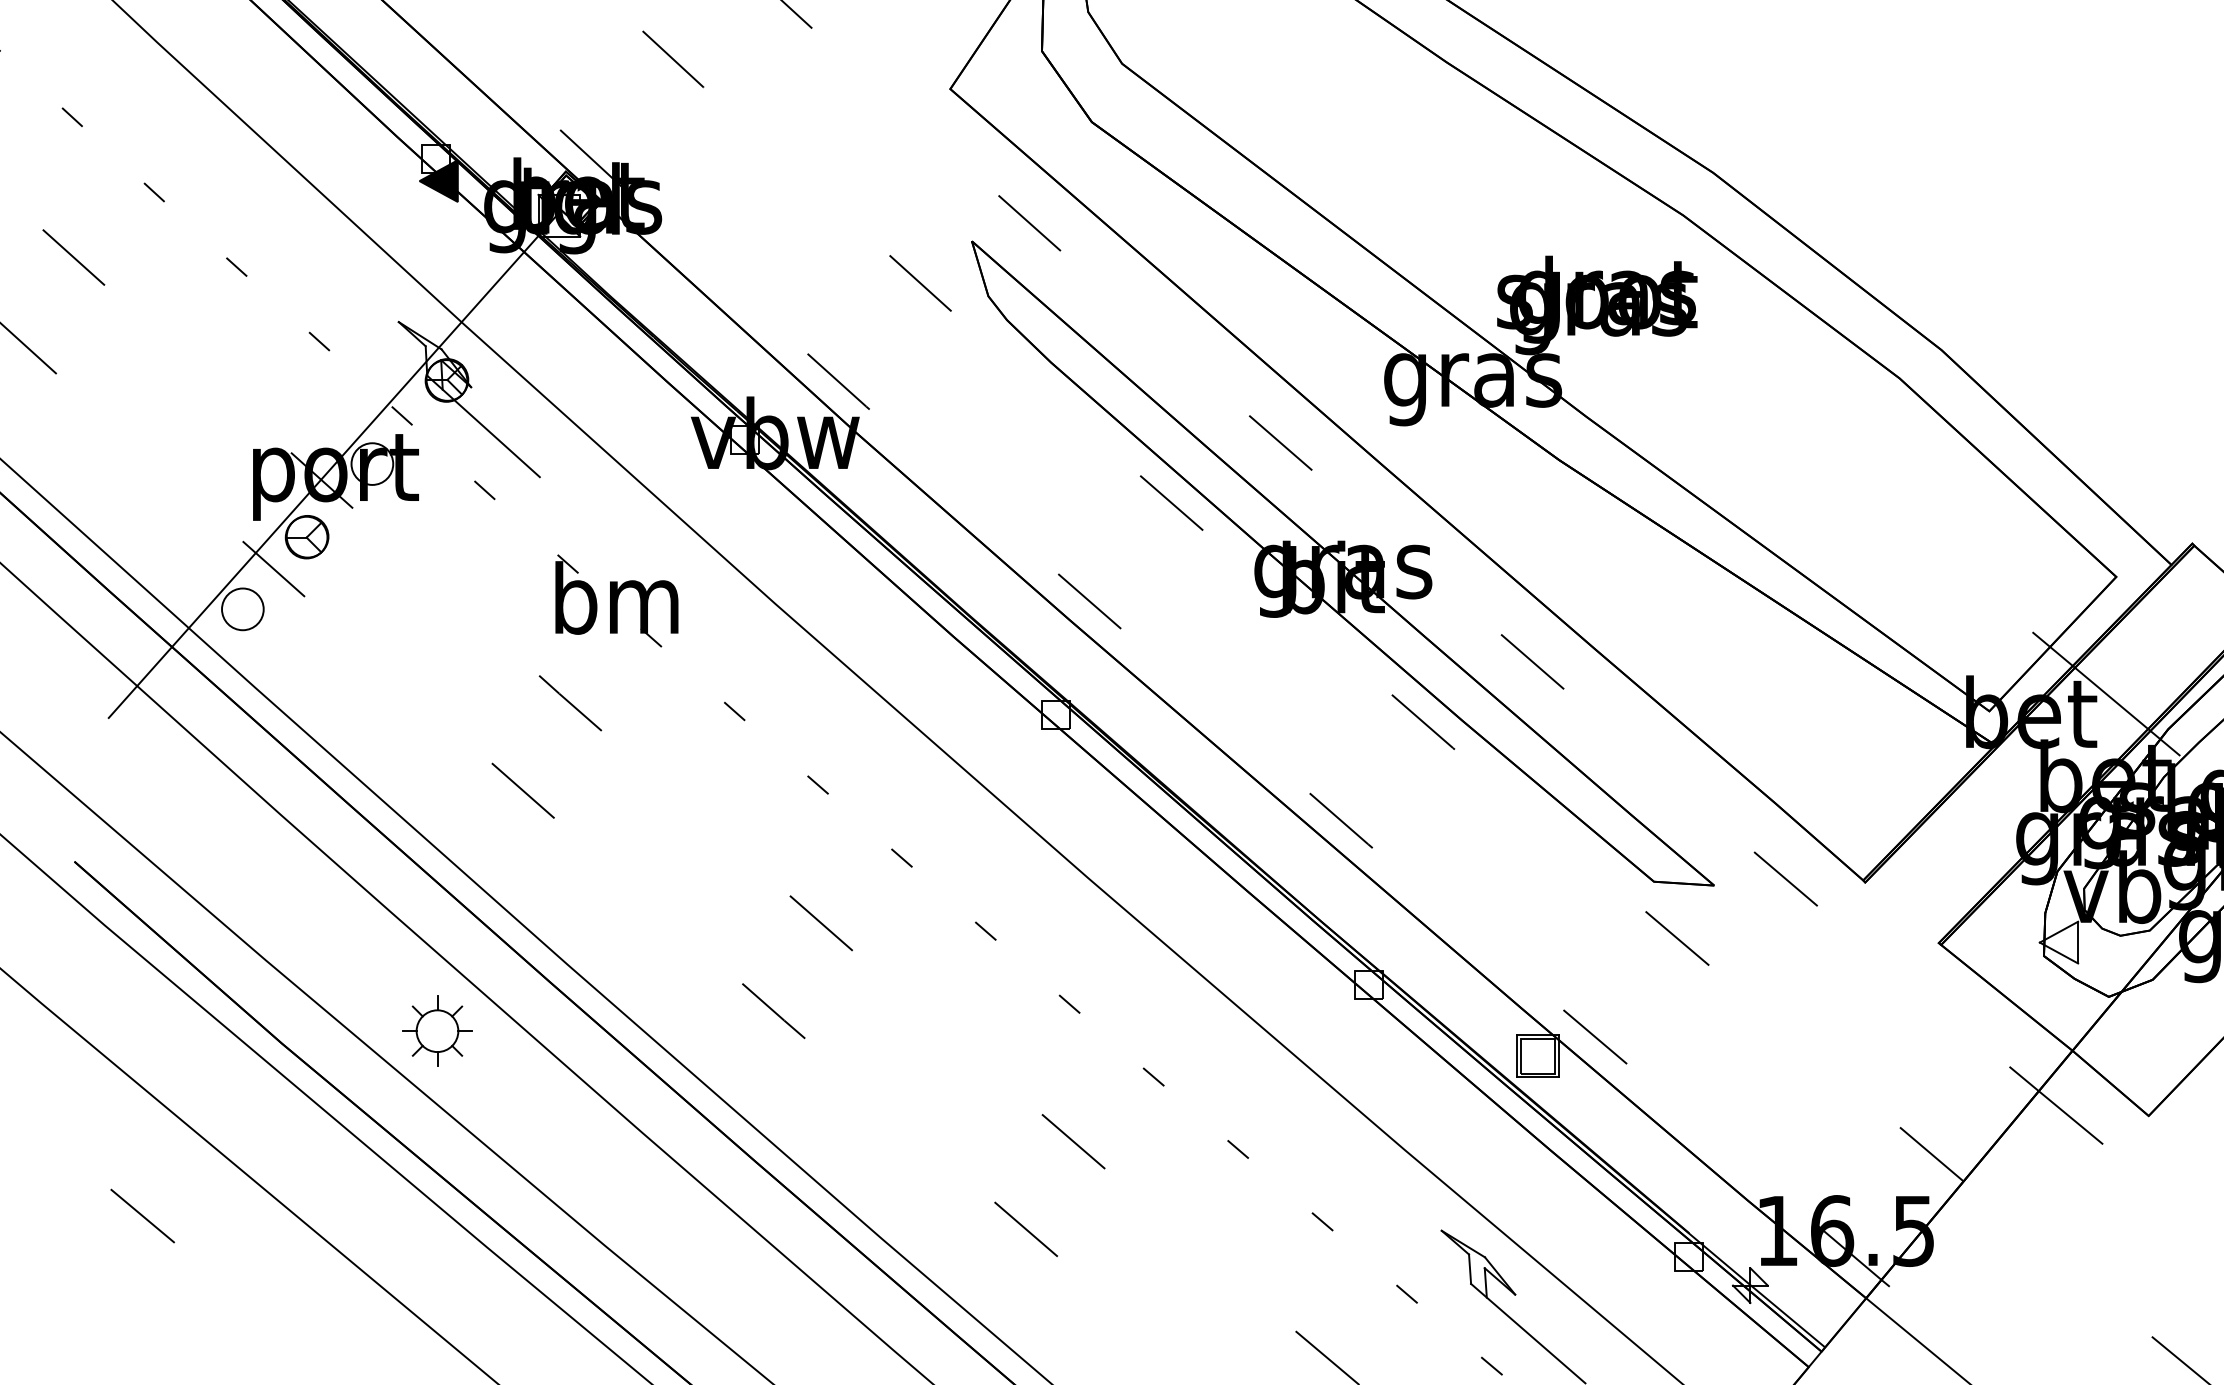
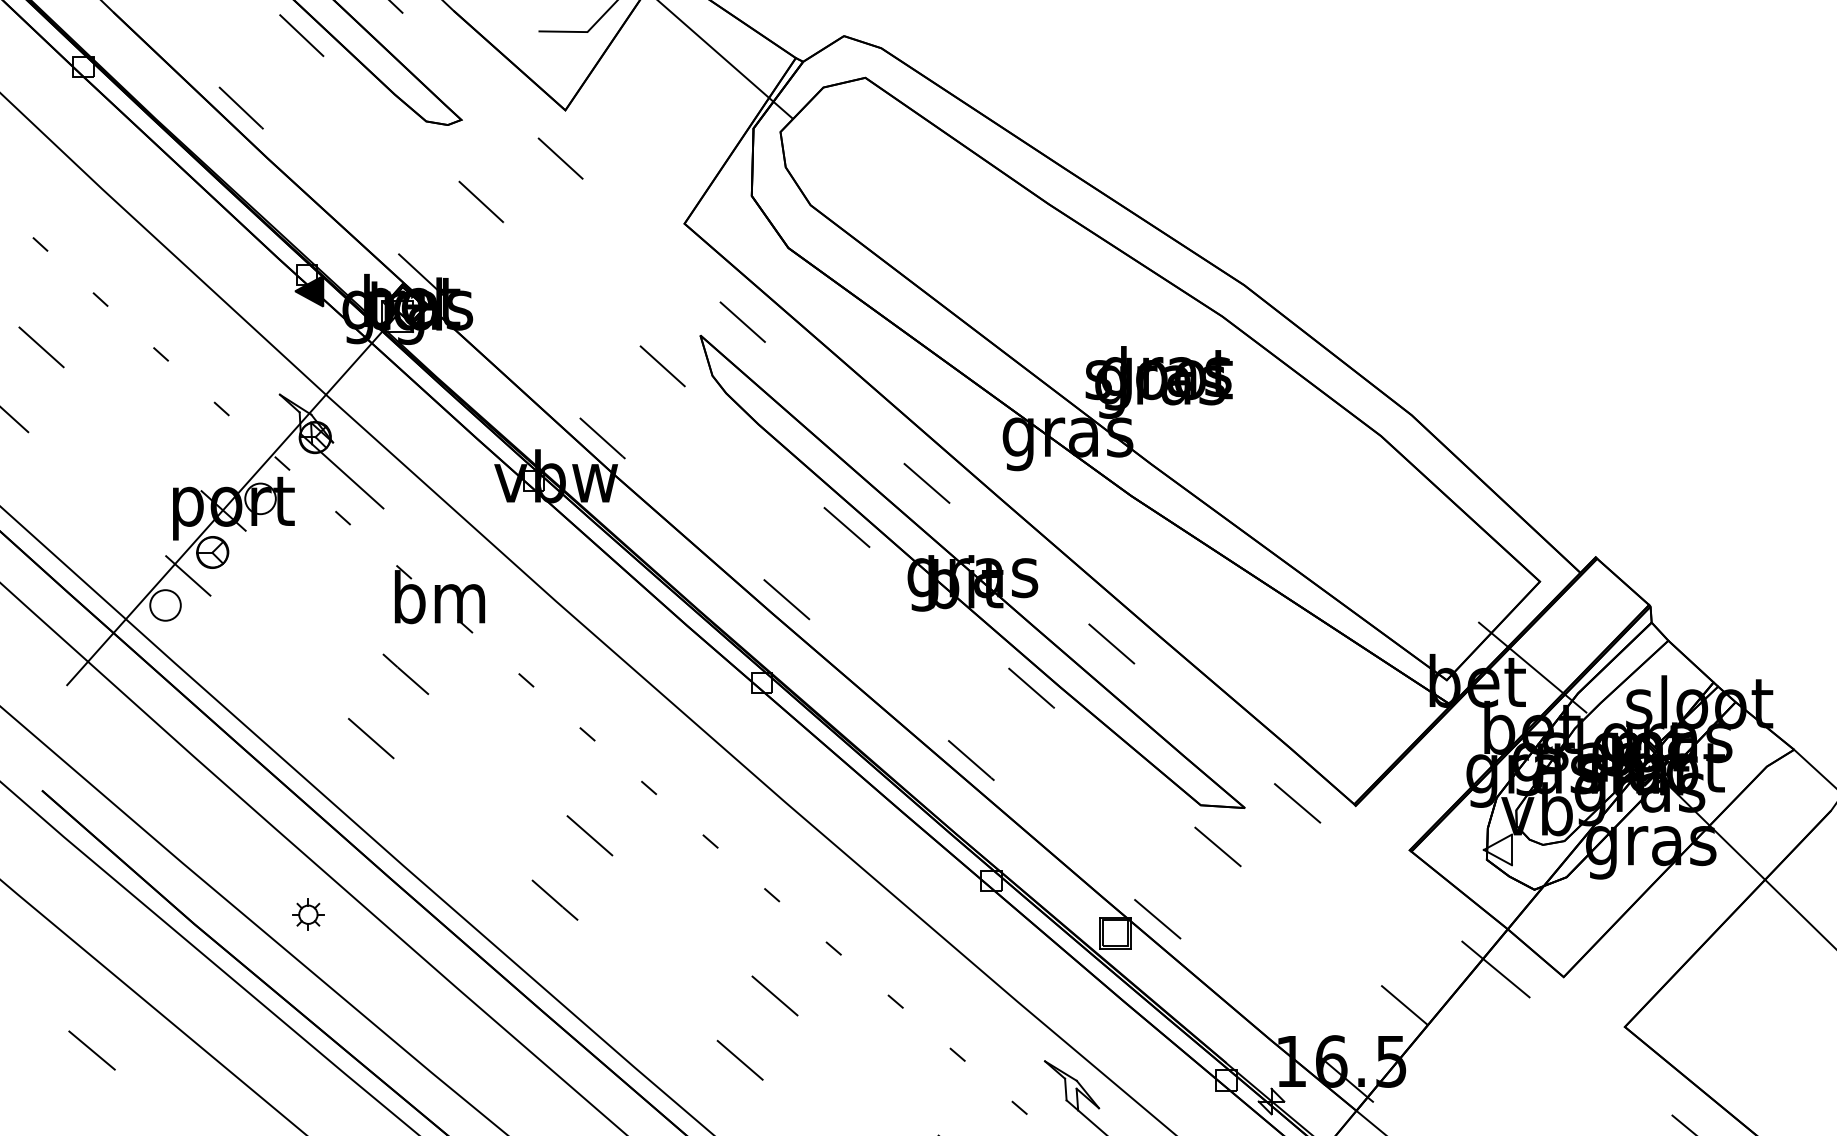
part: (437, 1030) -> (308, 914), size x0.6

